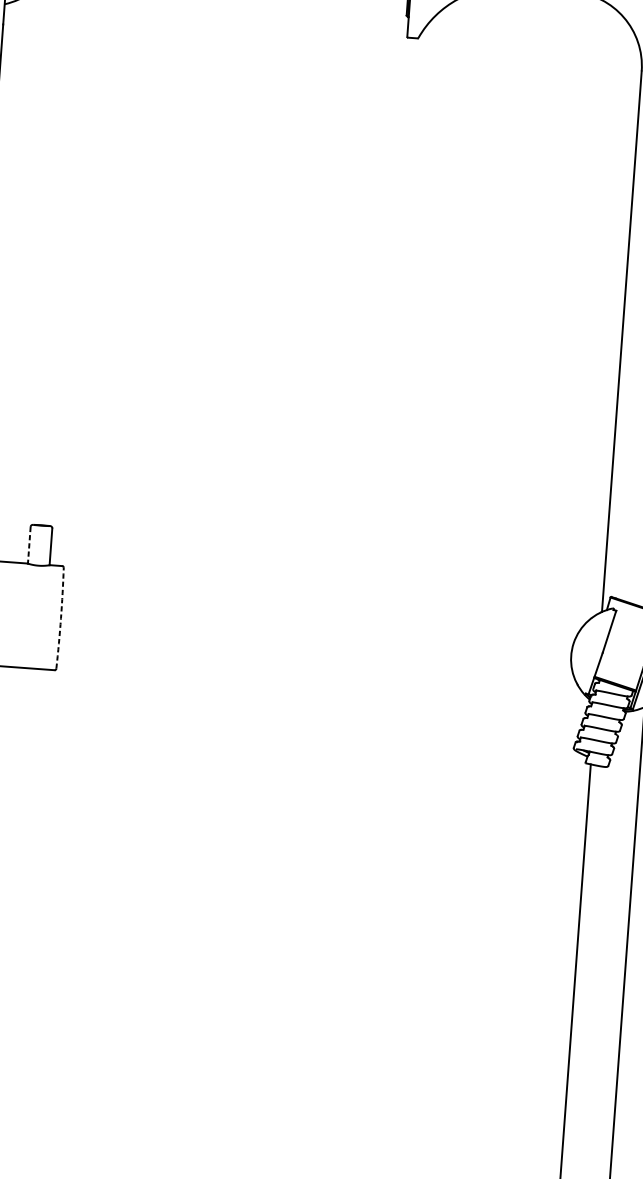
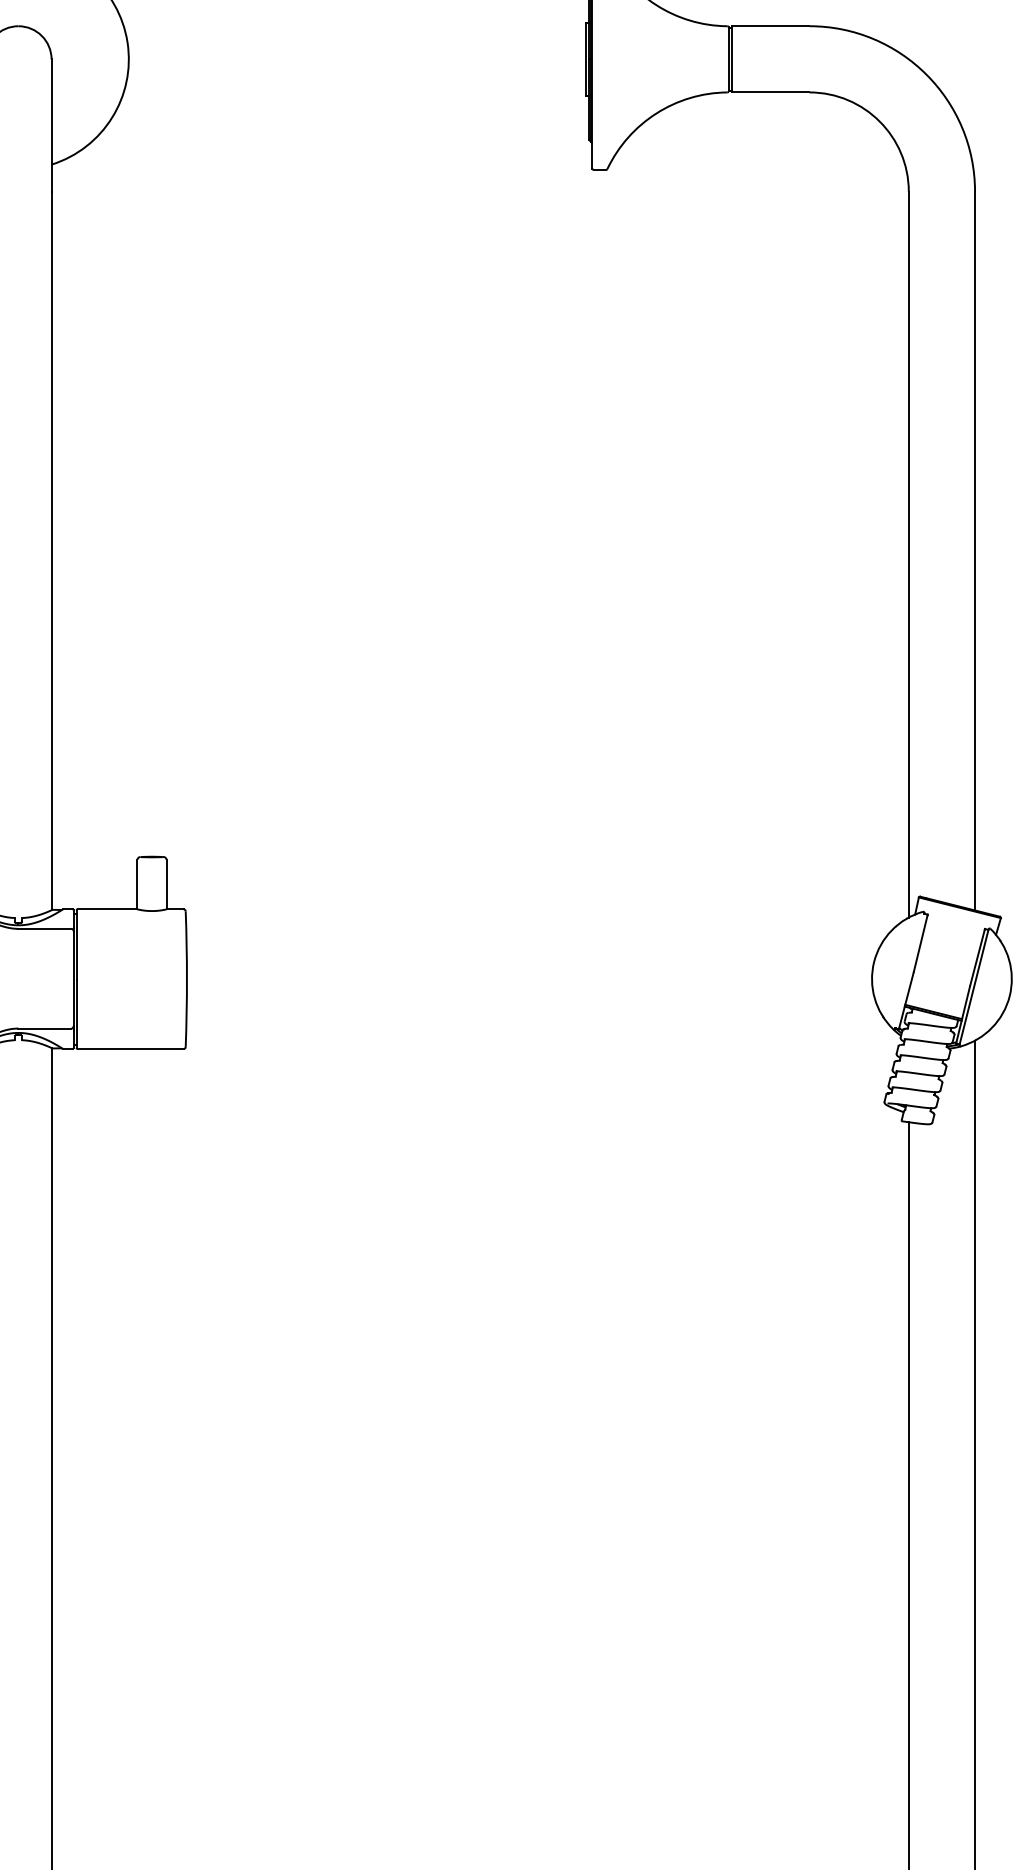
line: (29, 545) -> (137, 884), dashed -> solid
arc: (60, 618) -> (186, 979), dashed -> solid

